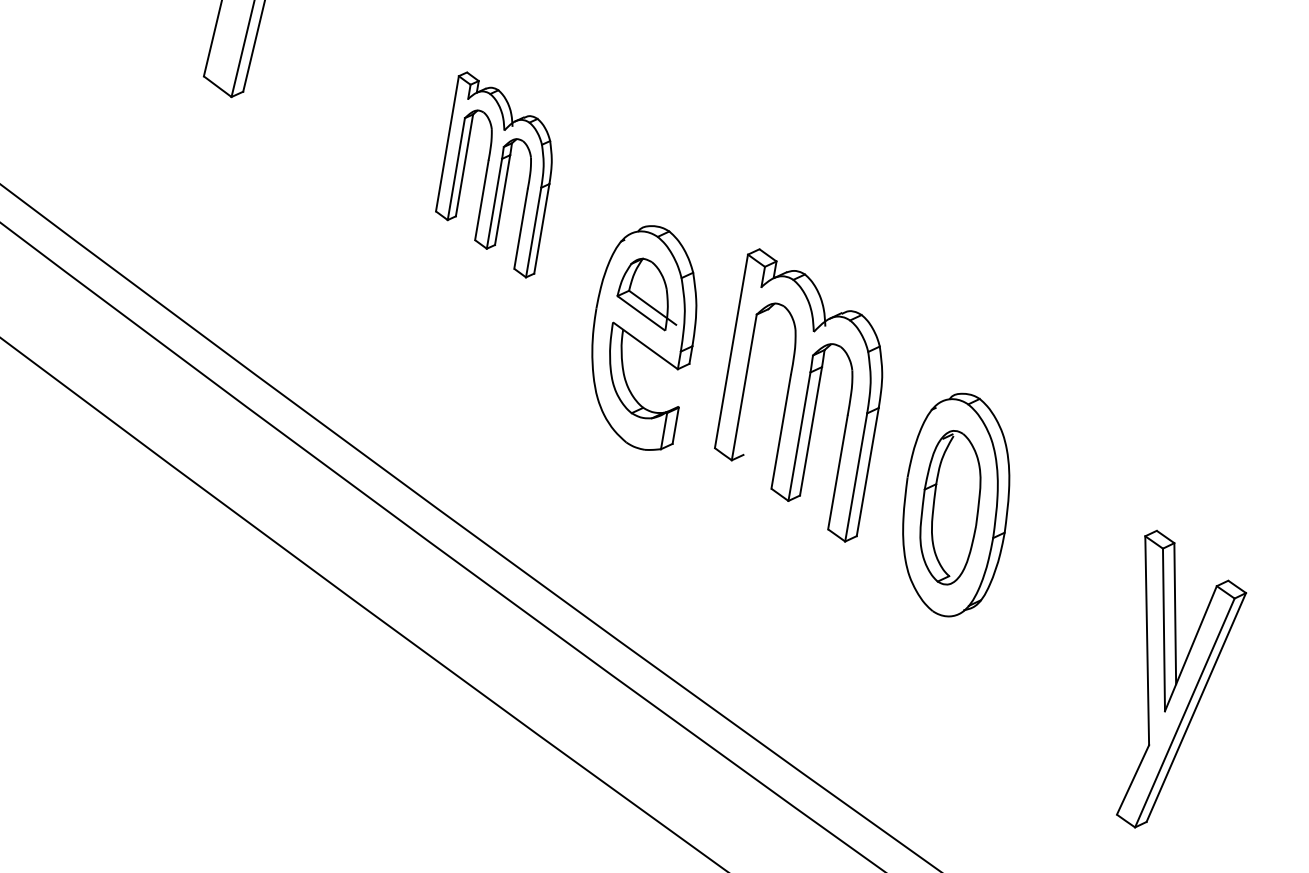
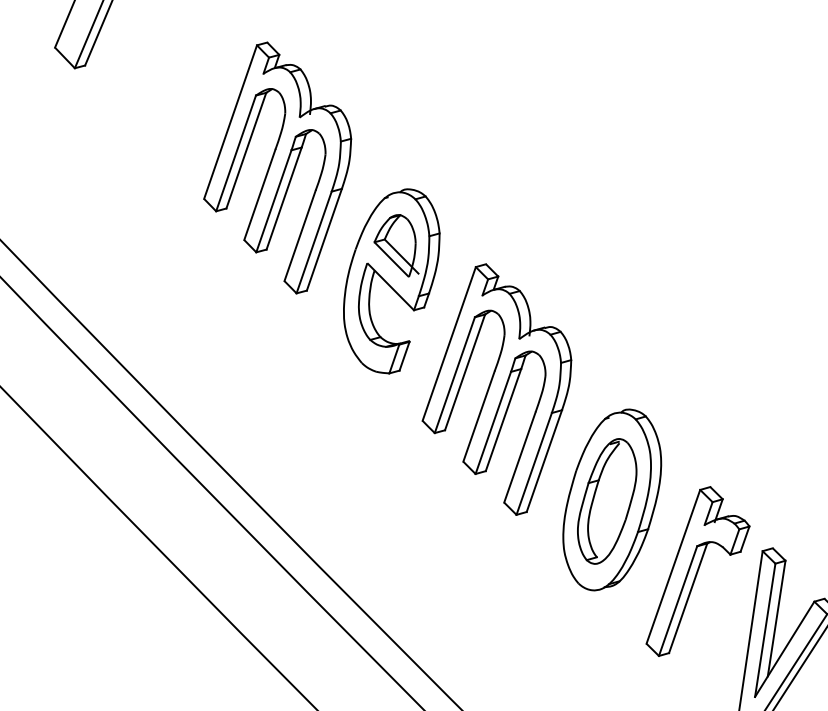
part: (493, 174) -> (278, 167), size x1.43
part: (644, 337) -> (391, 279), moved
line: (755, 381) -> (464, 371), added
part: (1074, 575) -> (699, 573), added

